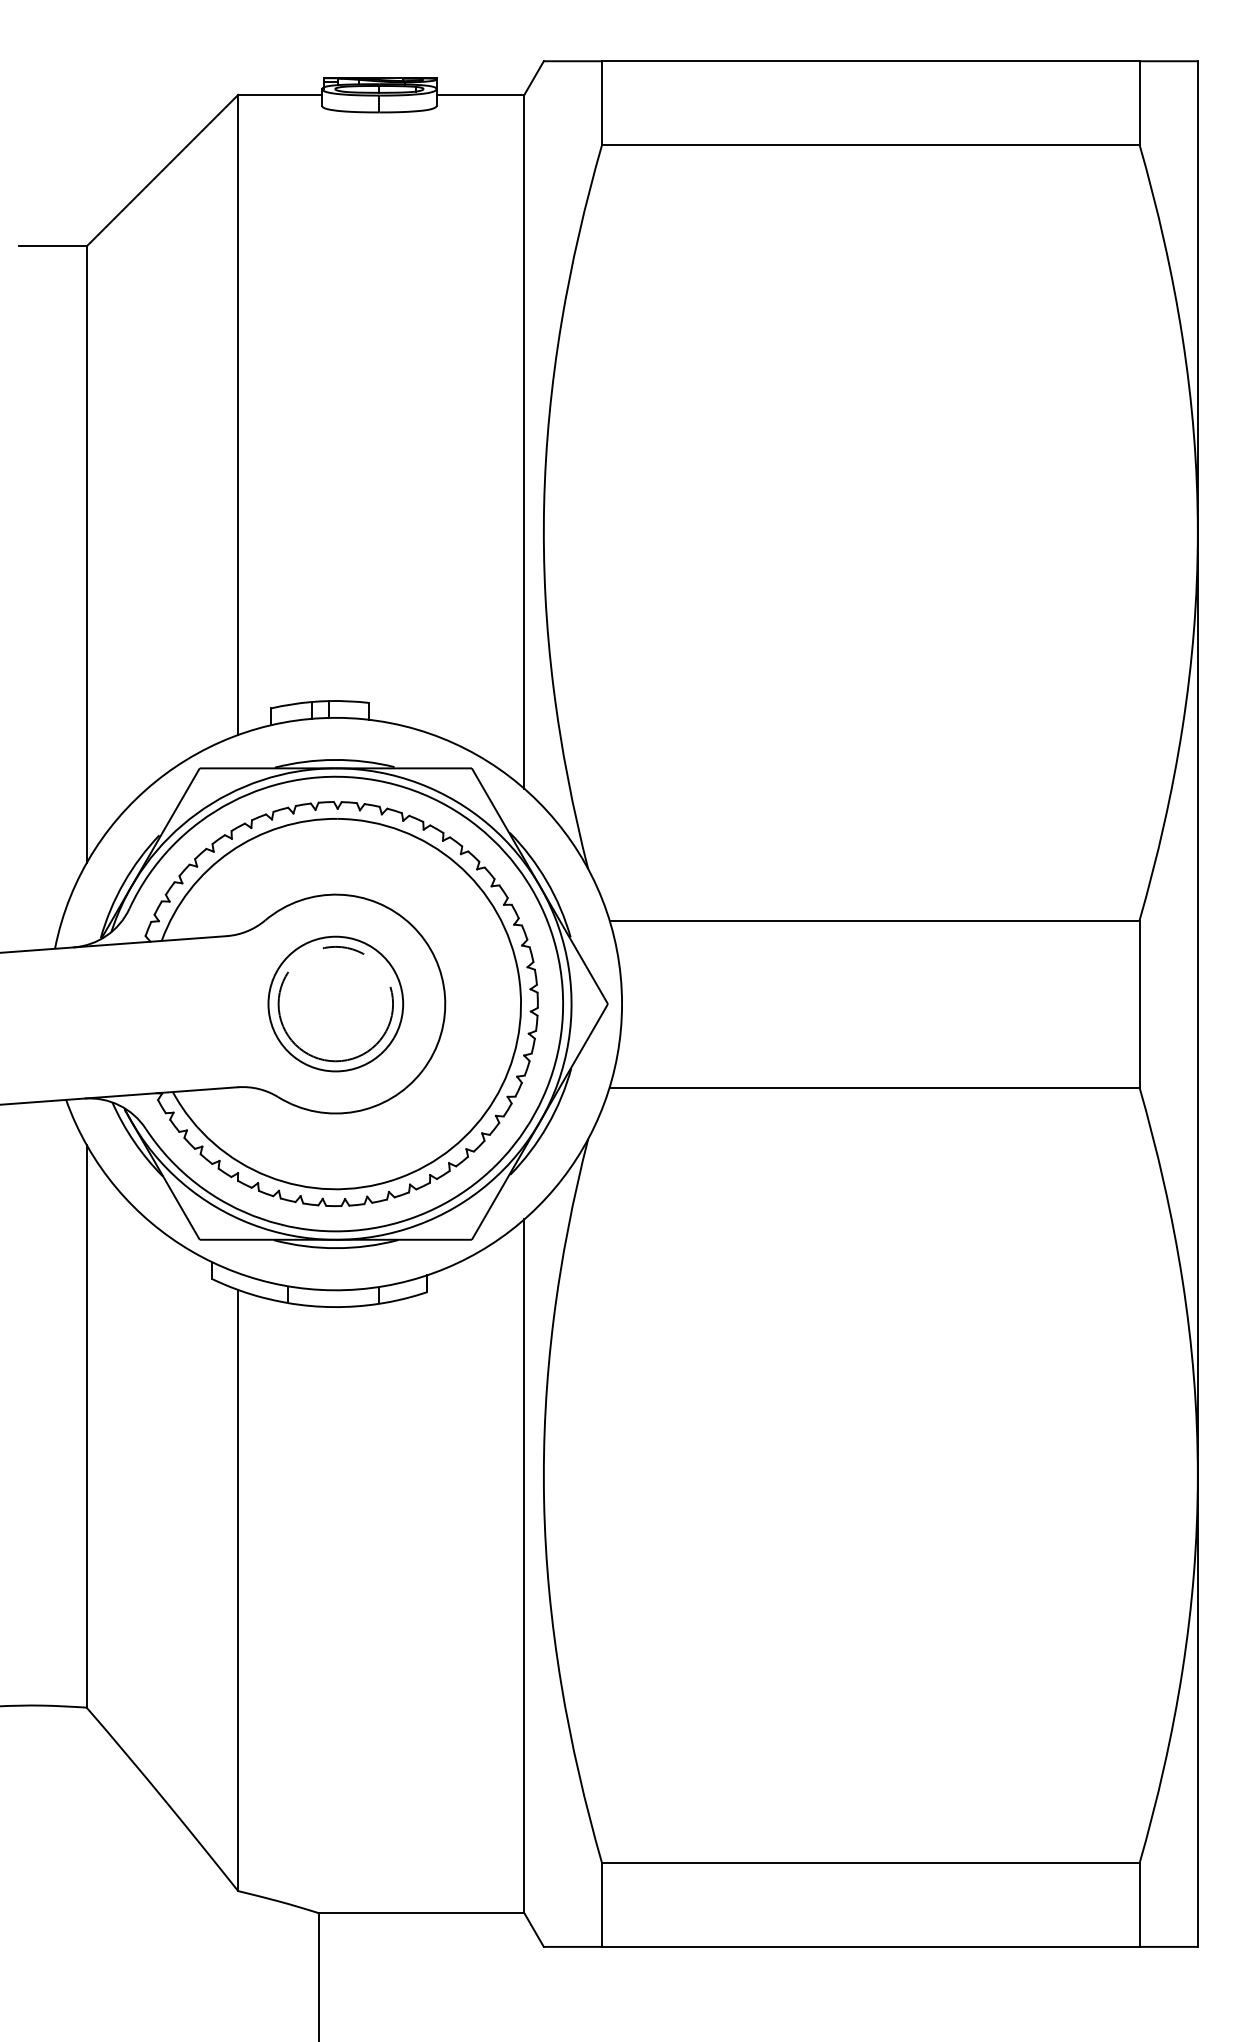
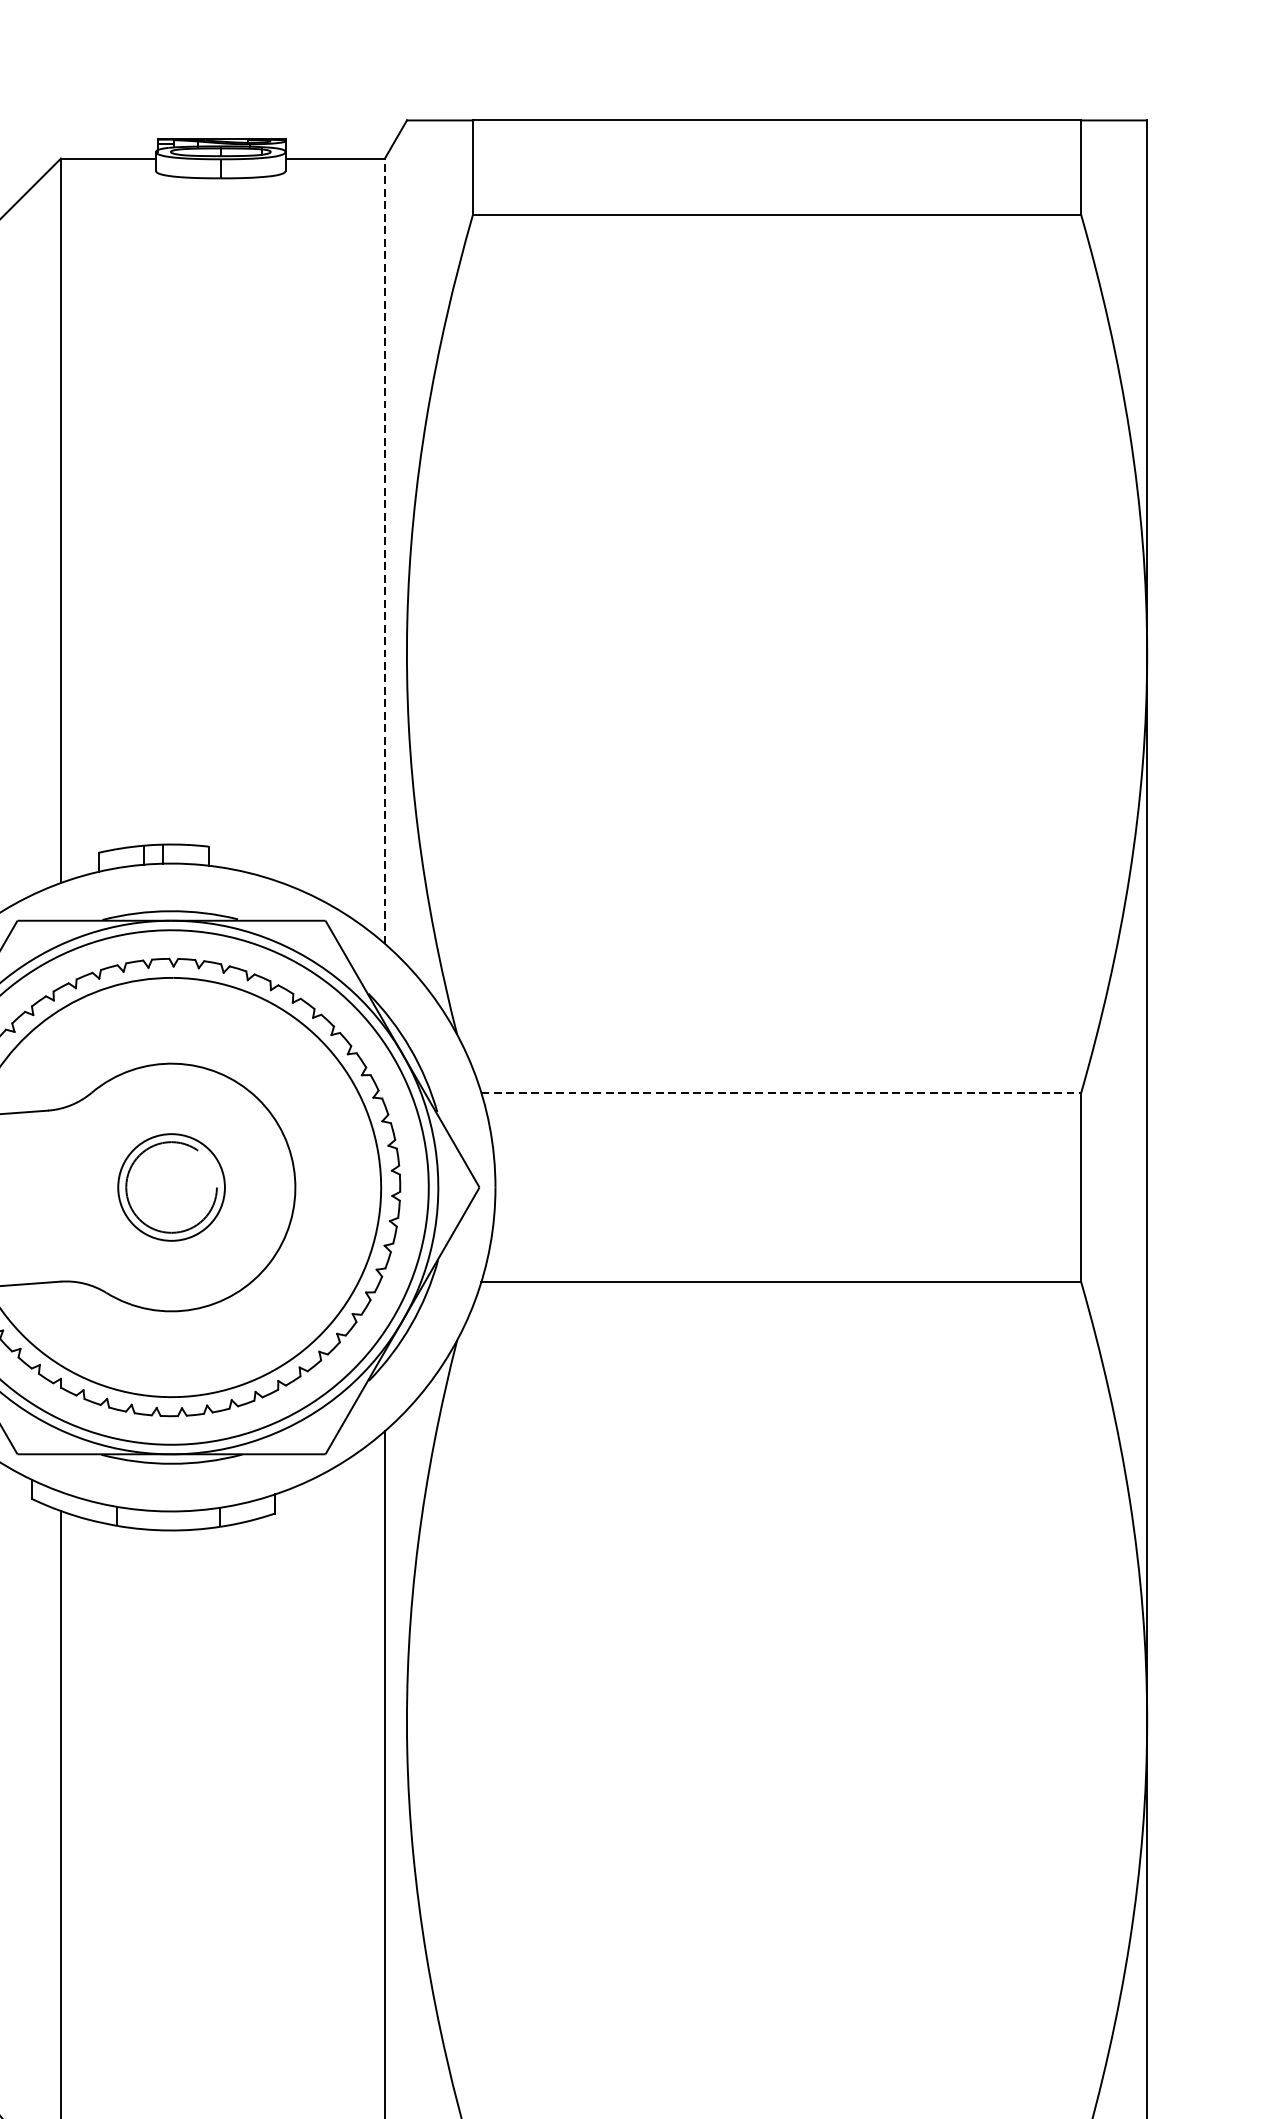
line: (524, 441) -> (385, 550), solid -> dashed
line: (874, 920) -> (781, 1092), solid -> dashed
part: (335, 1003) -> (171, 1186), size x0.7

